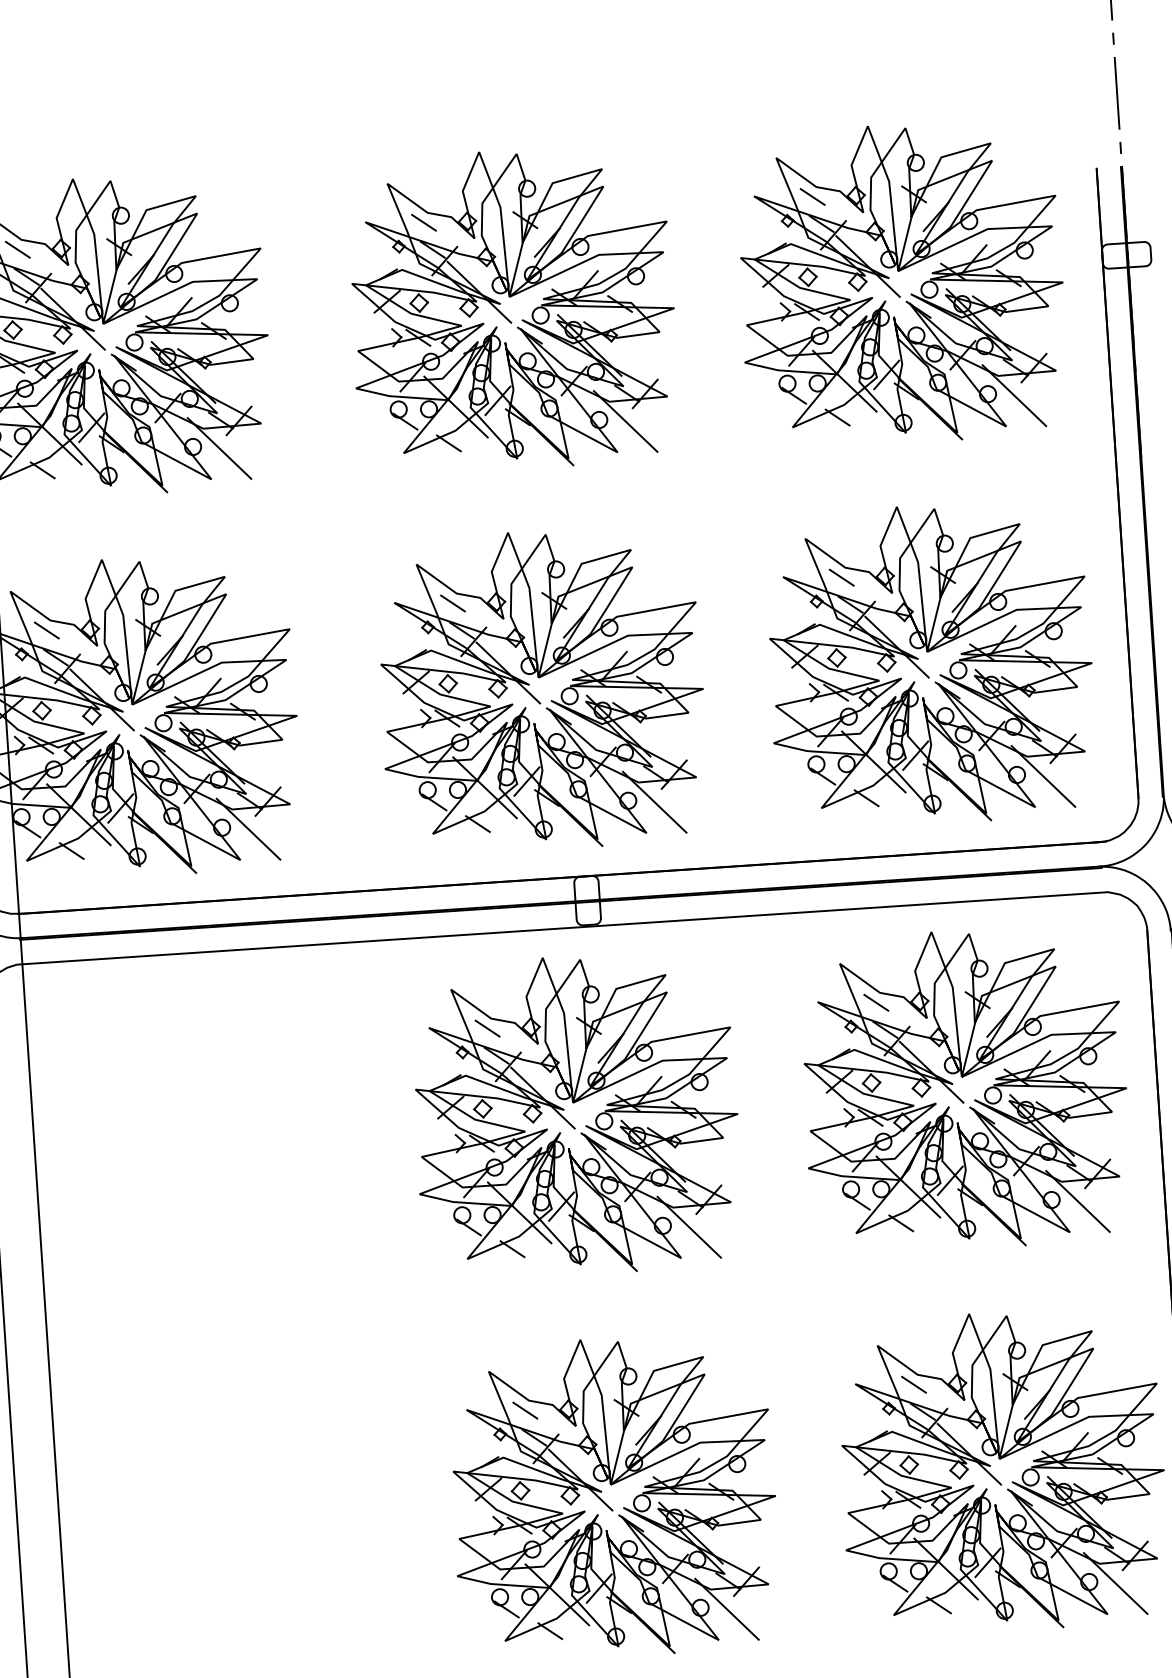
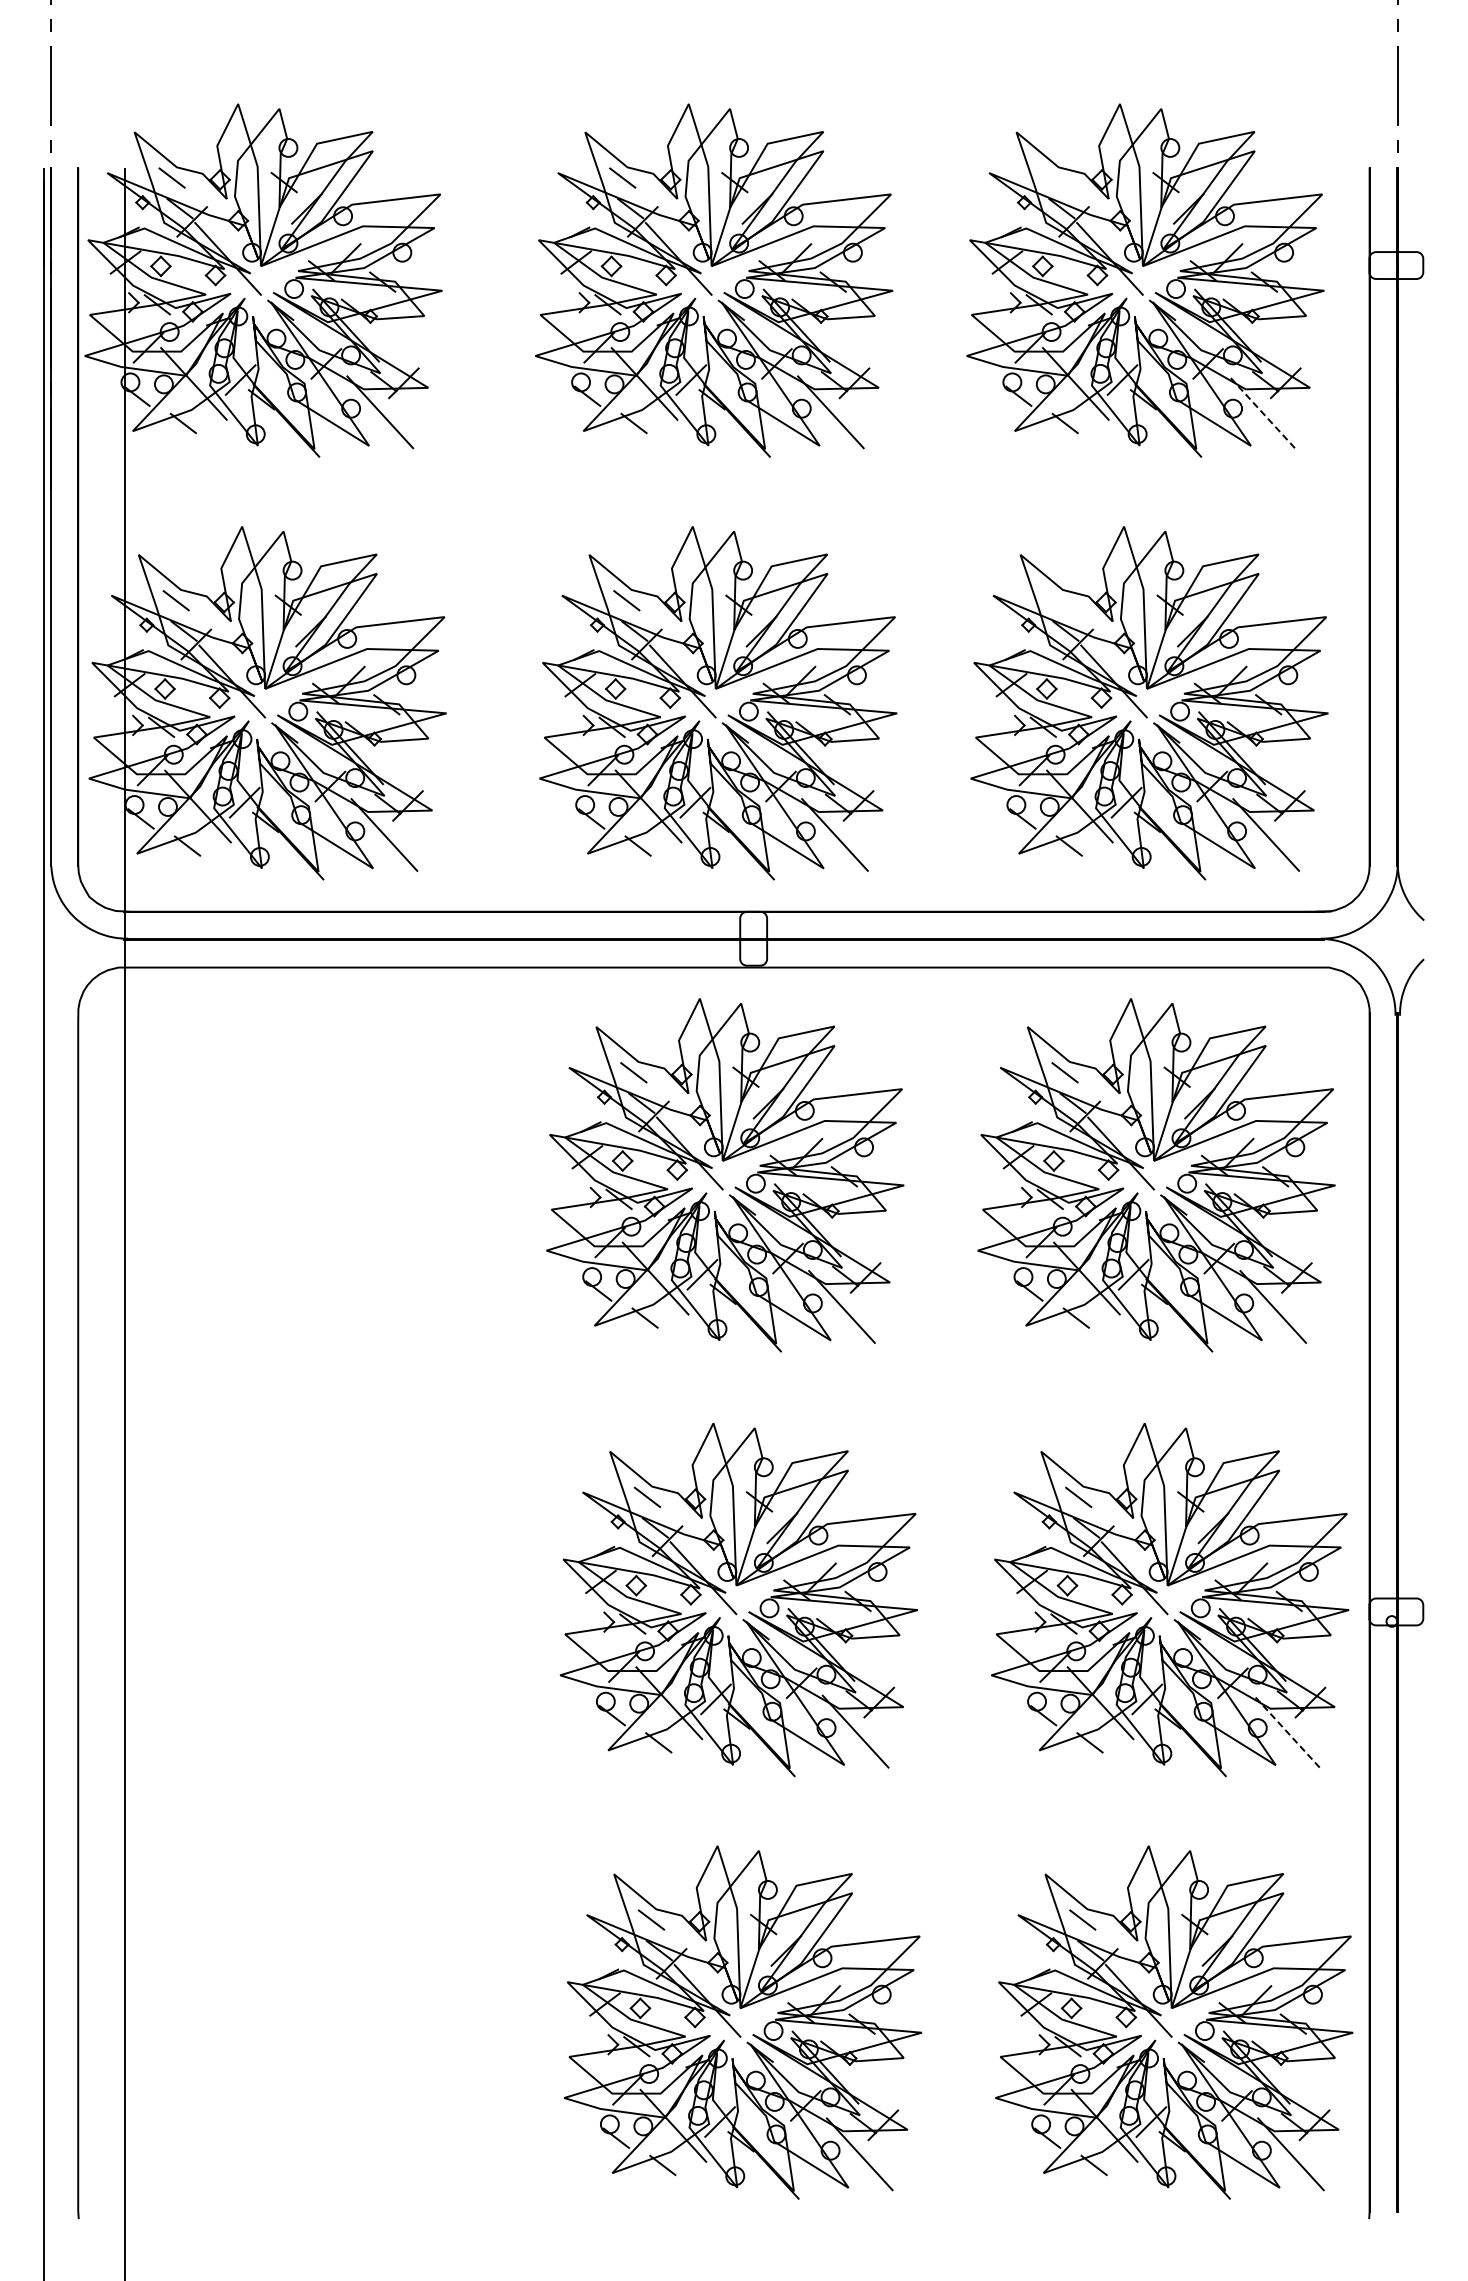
line: (812, 196) -> (1053, 177), removed
line: (1014, 395) -> (1262, 412), solid -> dashed
line: (841, 577) -> (1057, 600), removed
line: (1115, 1583) -> (1286, 1731), solid -> dashed

